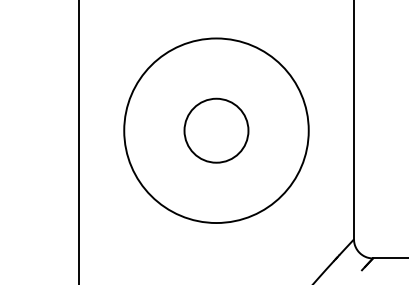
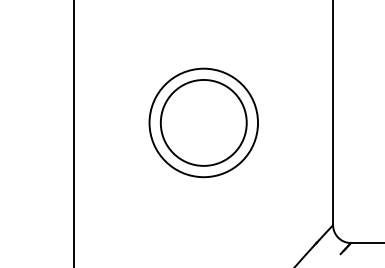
circle: (216, 130) -> (203, 122), size x0.62
circle: (216, 130) -> (203, 122), size x1.43

